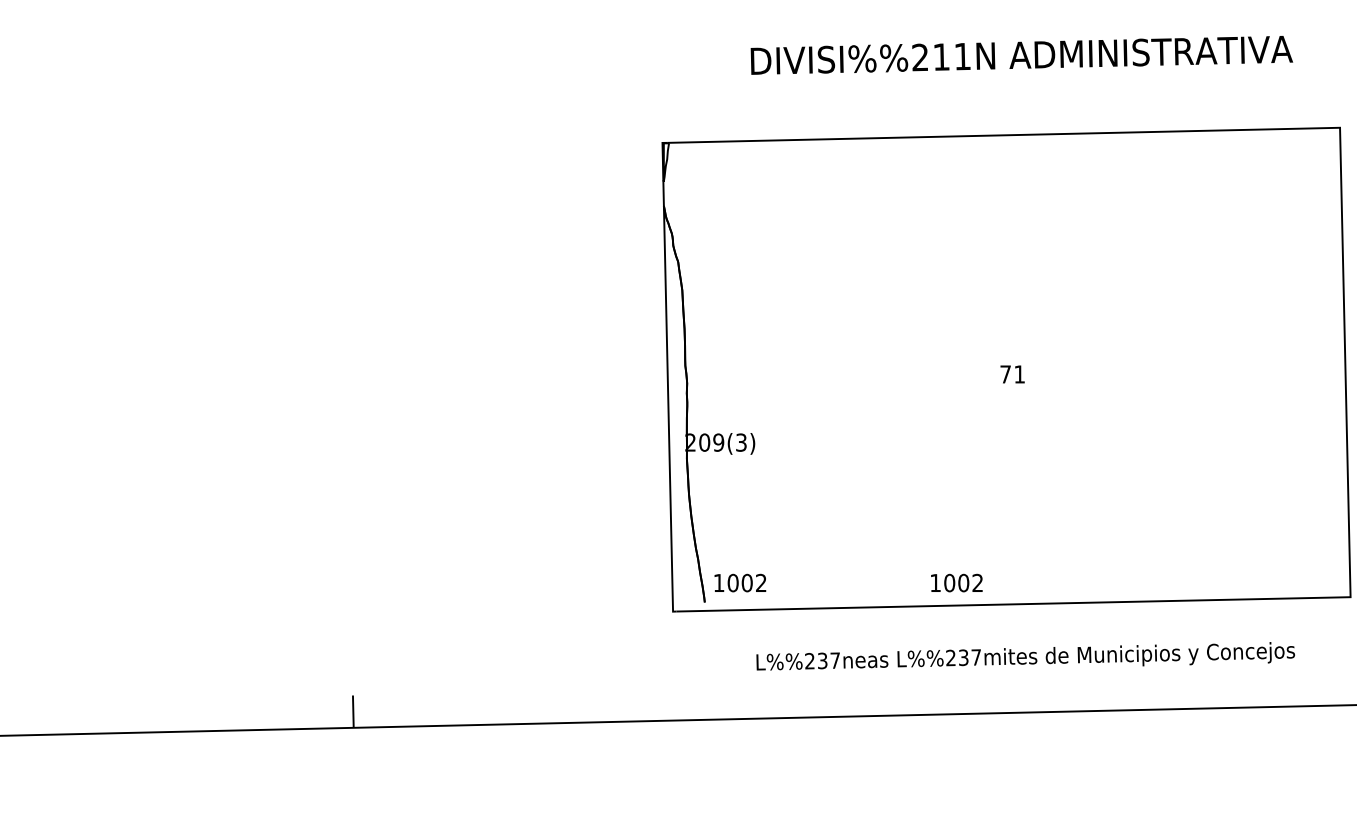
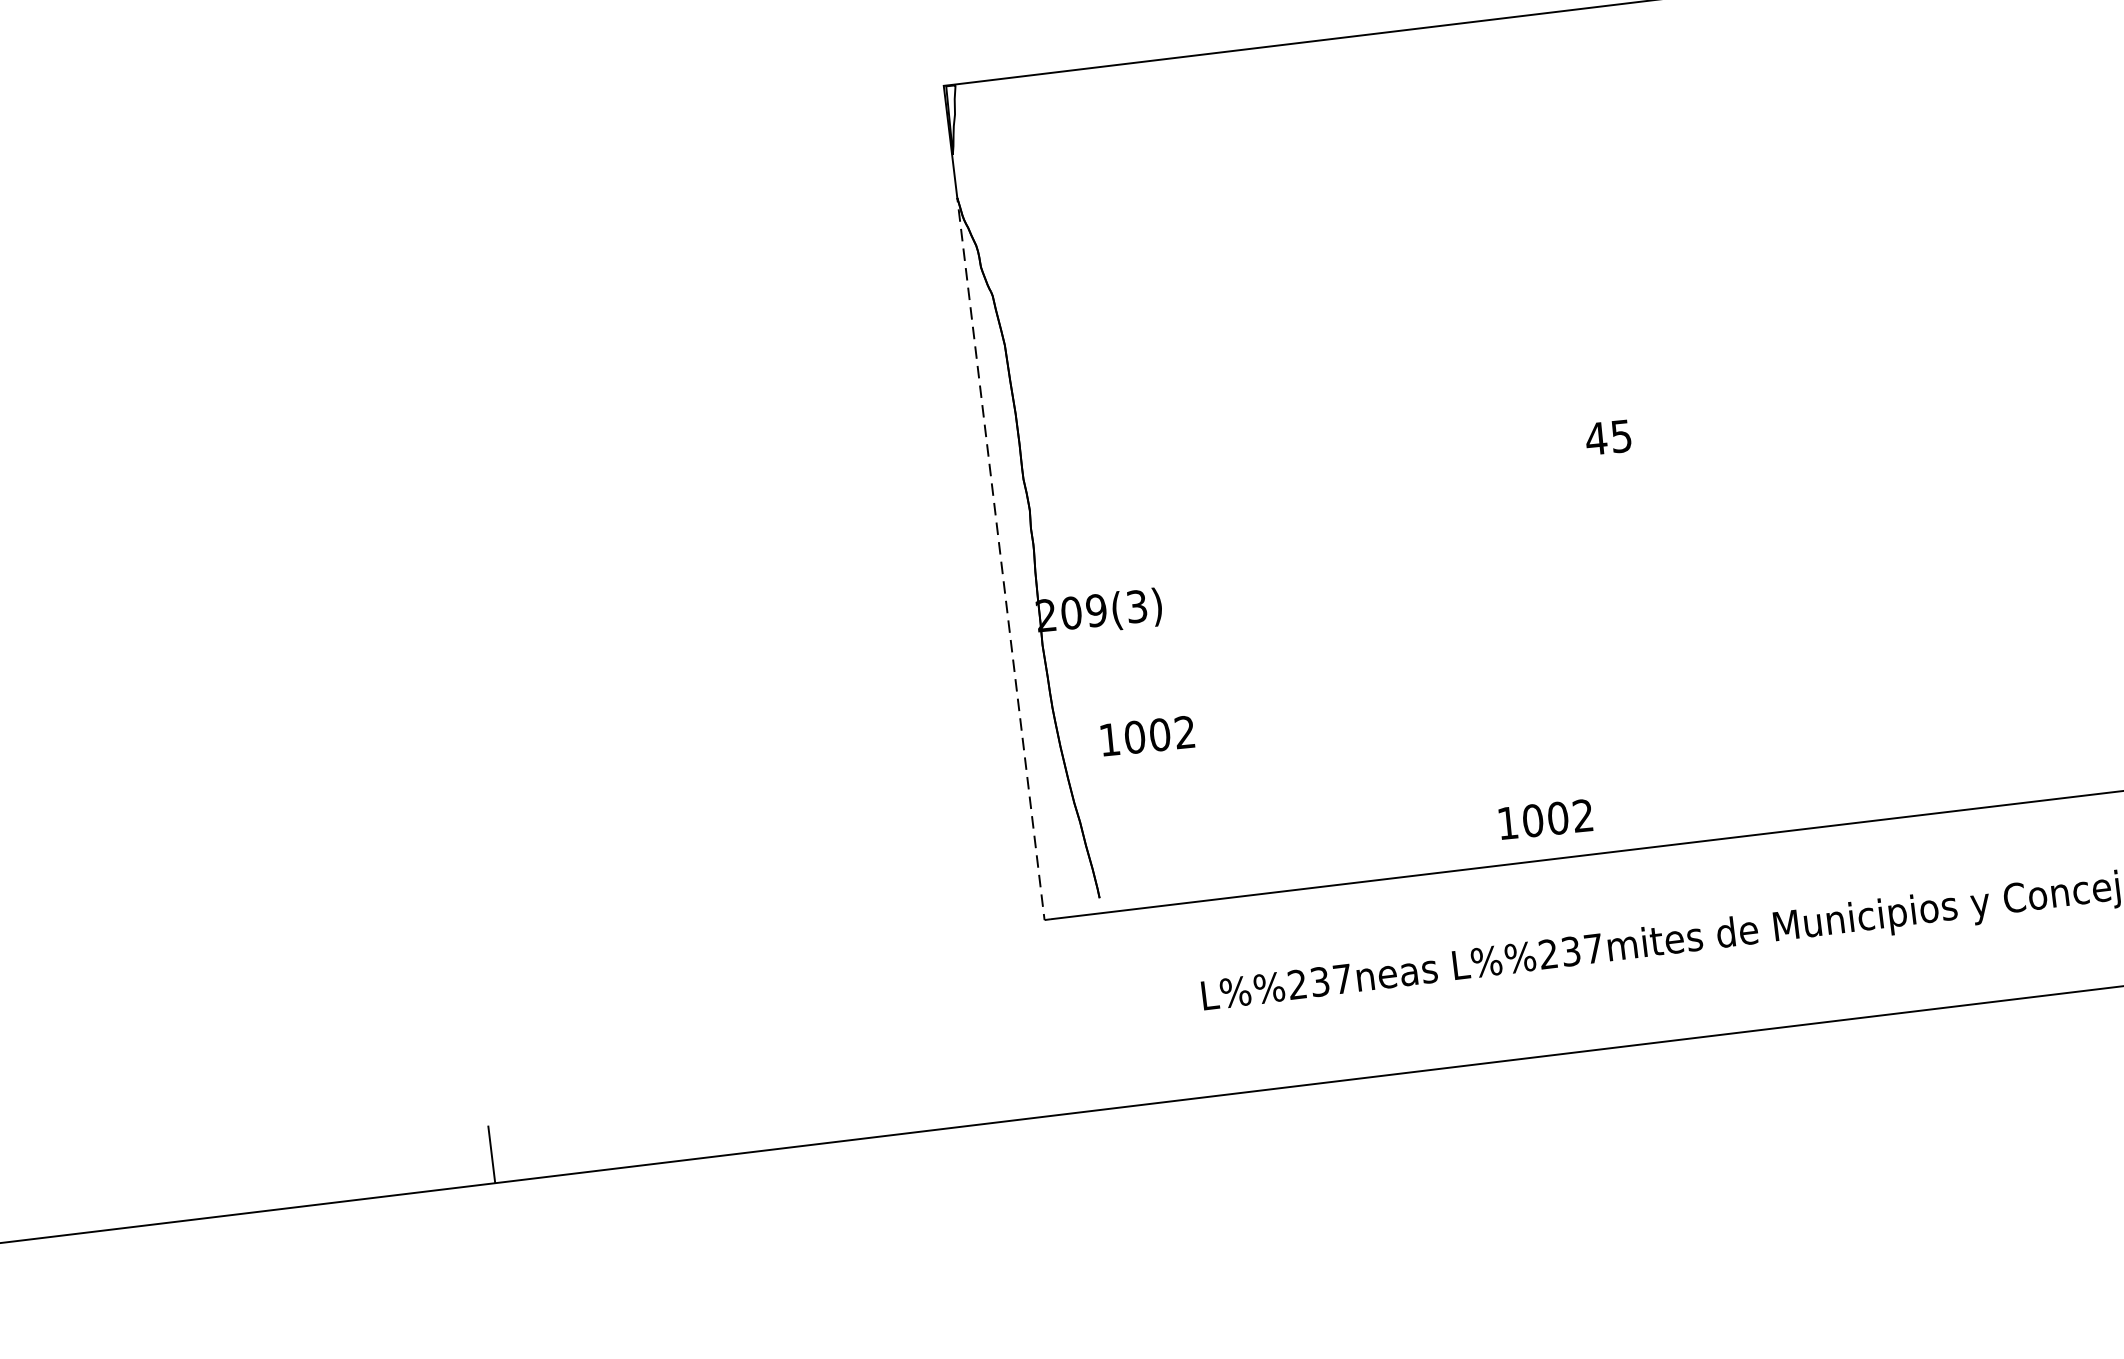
text: (1011, 374) -> (1606, 437), 71 -> 45
line: (668, 410) -> (1001, 562), solid -> dashed
text: (740, 582) -> (1147, 734), moved

